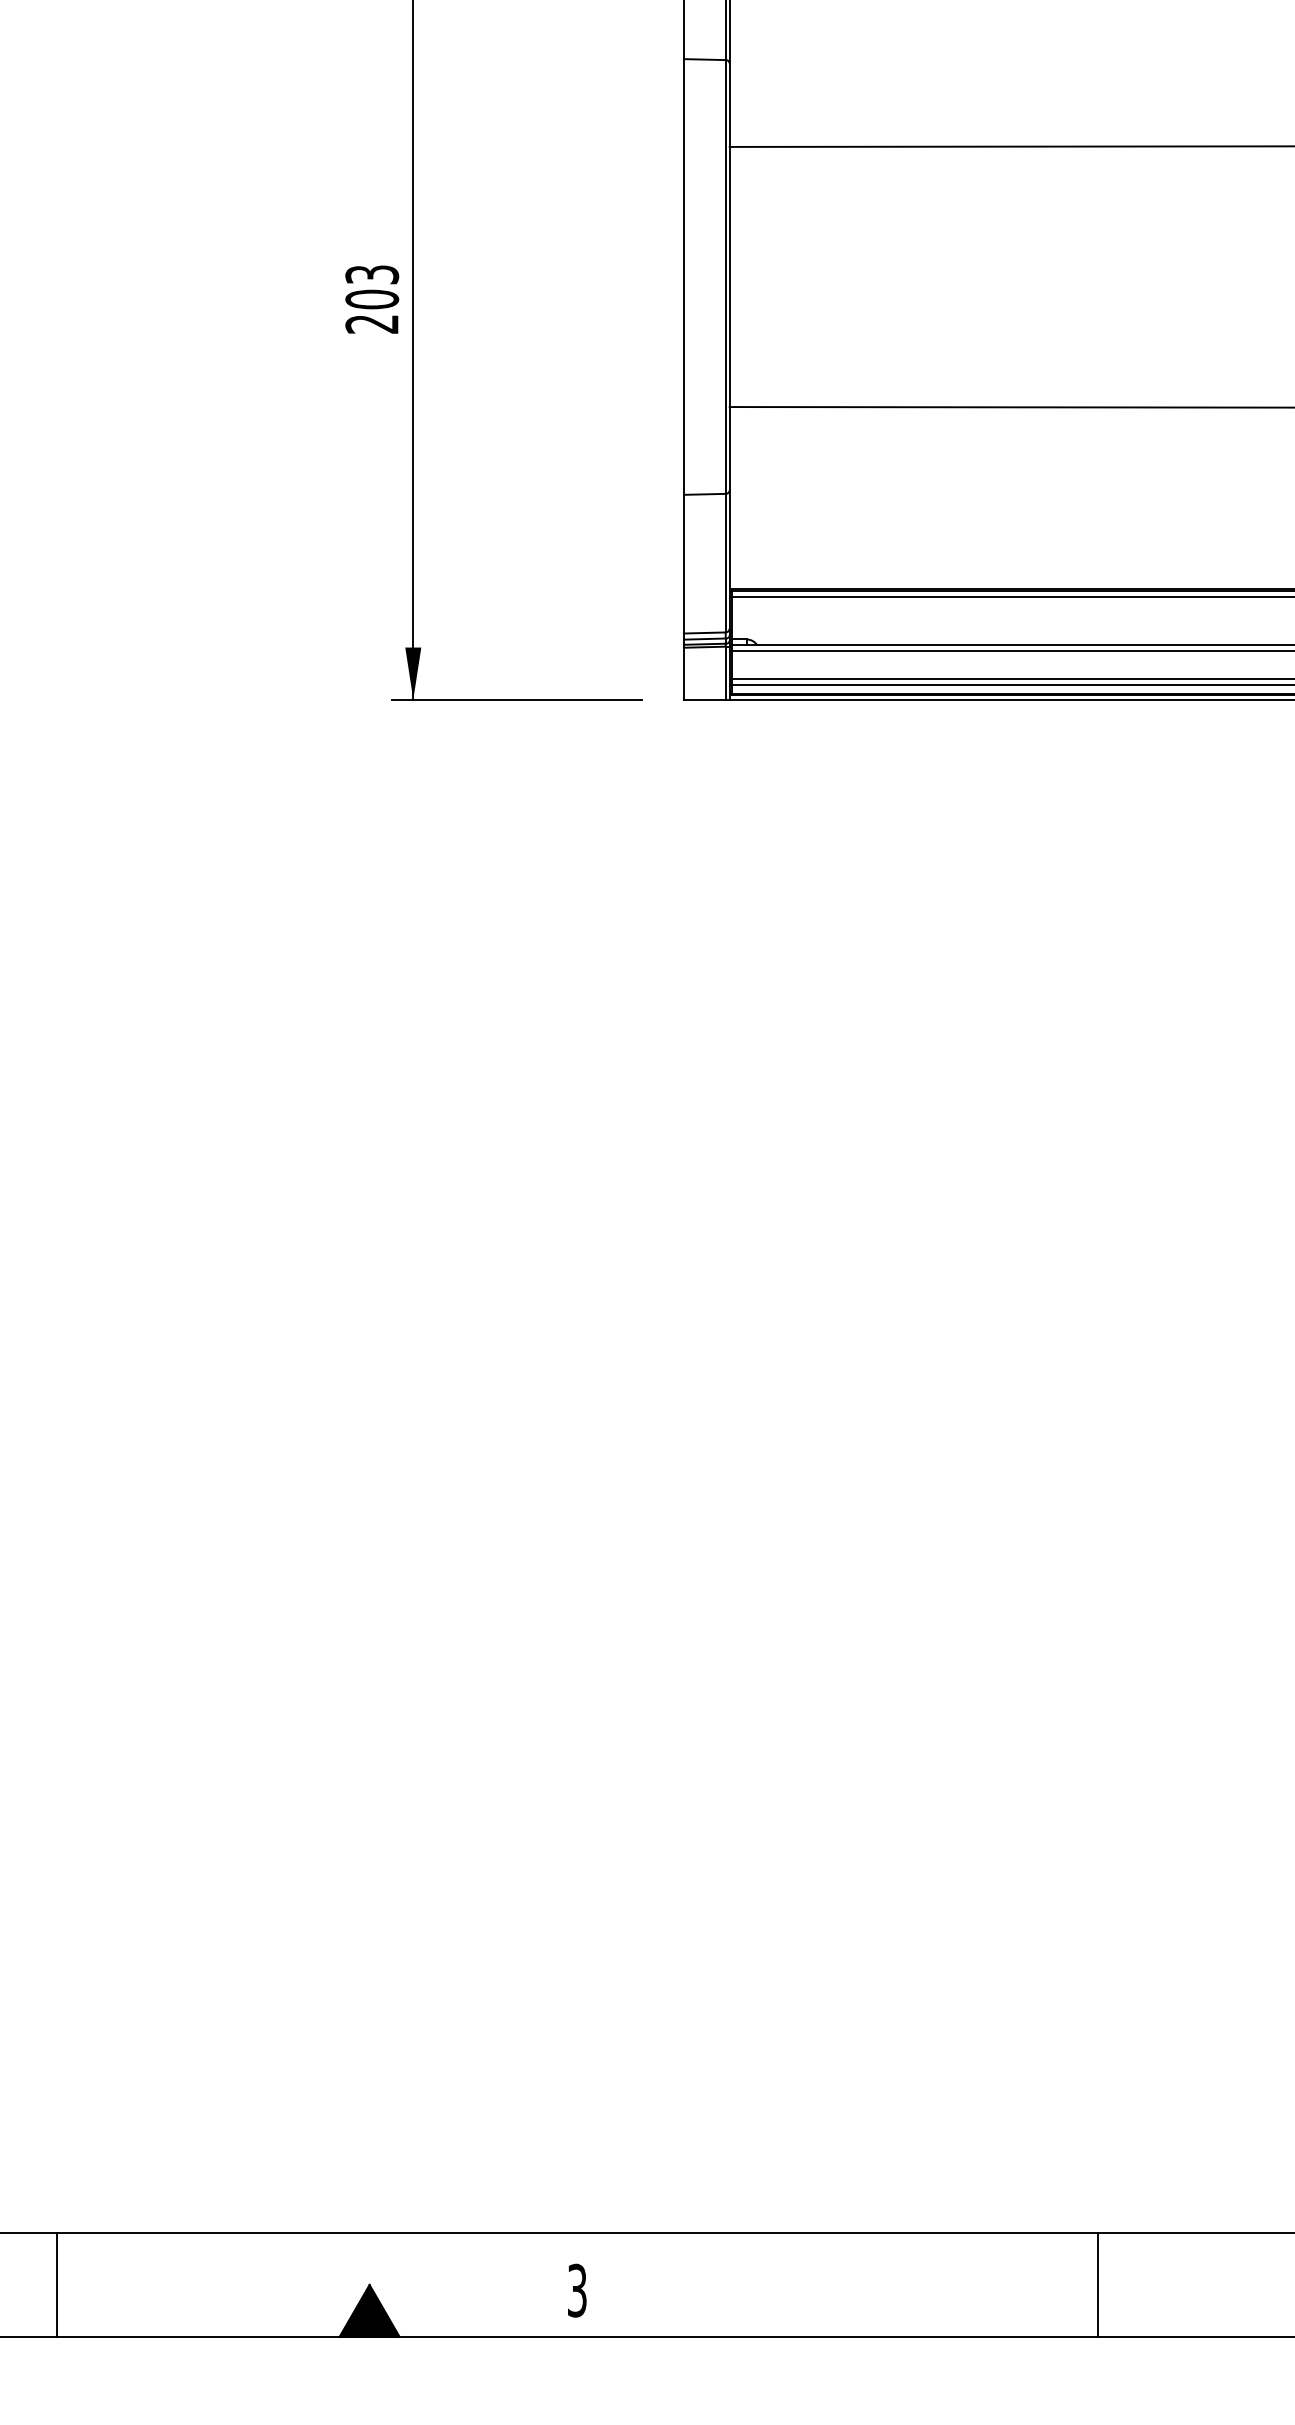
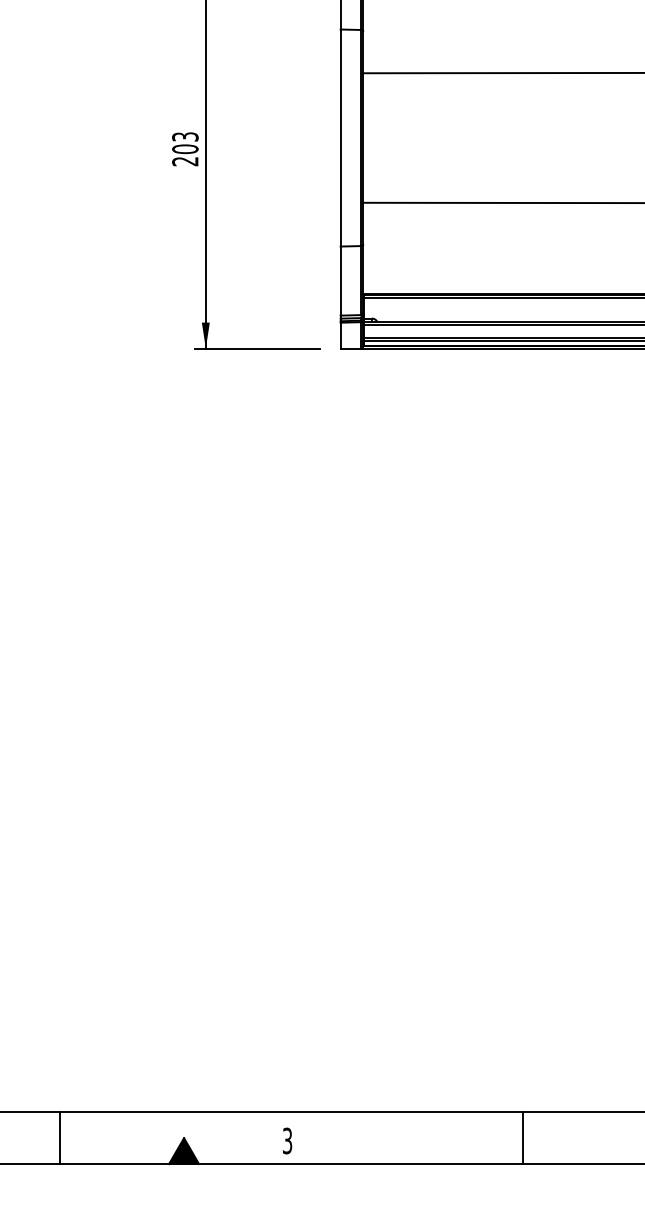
line: (57, 2285) -> (59, 1138), moved
line: (1097, 2285) -> (522, 1138), moved

